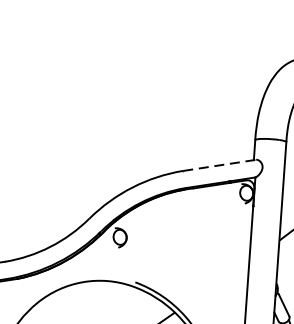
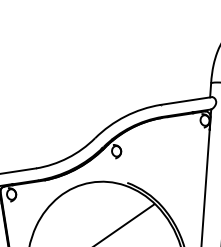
line: (220, 166) -> (186, 101), dashed -> solid

